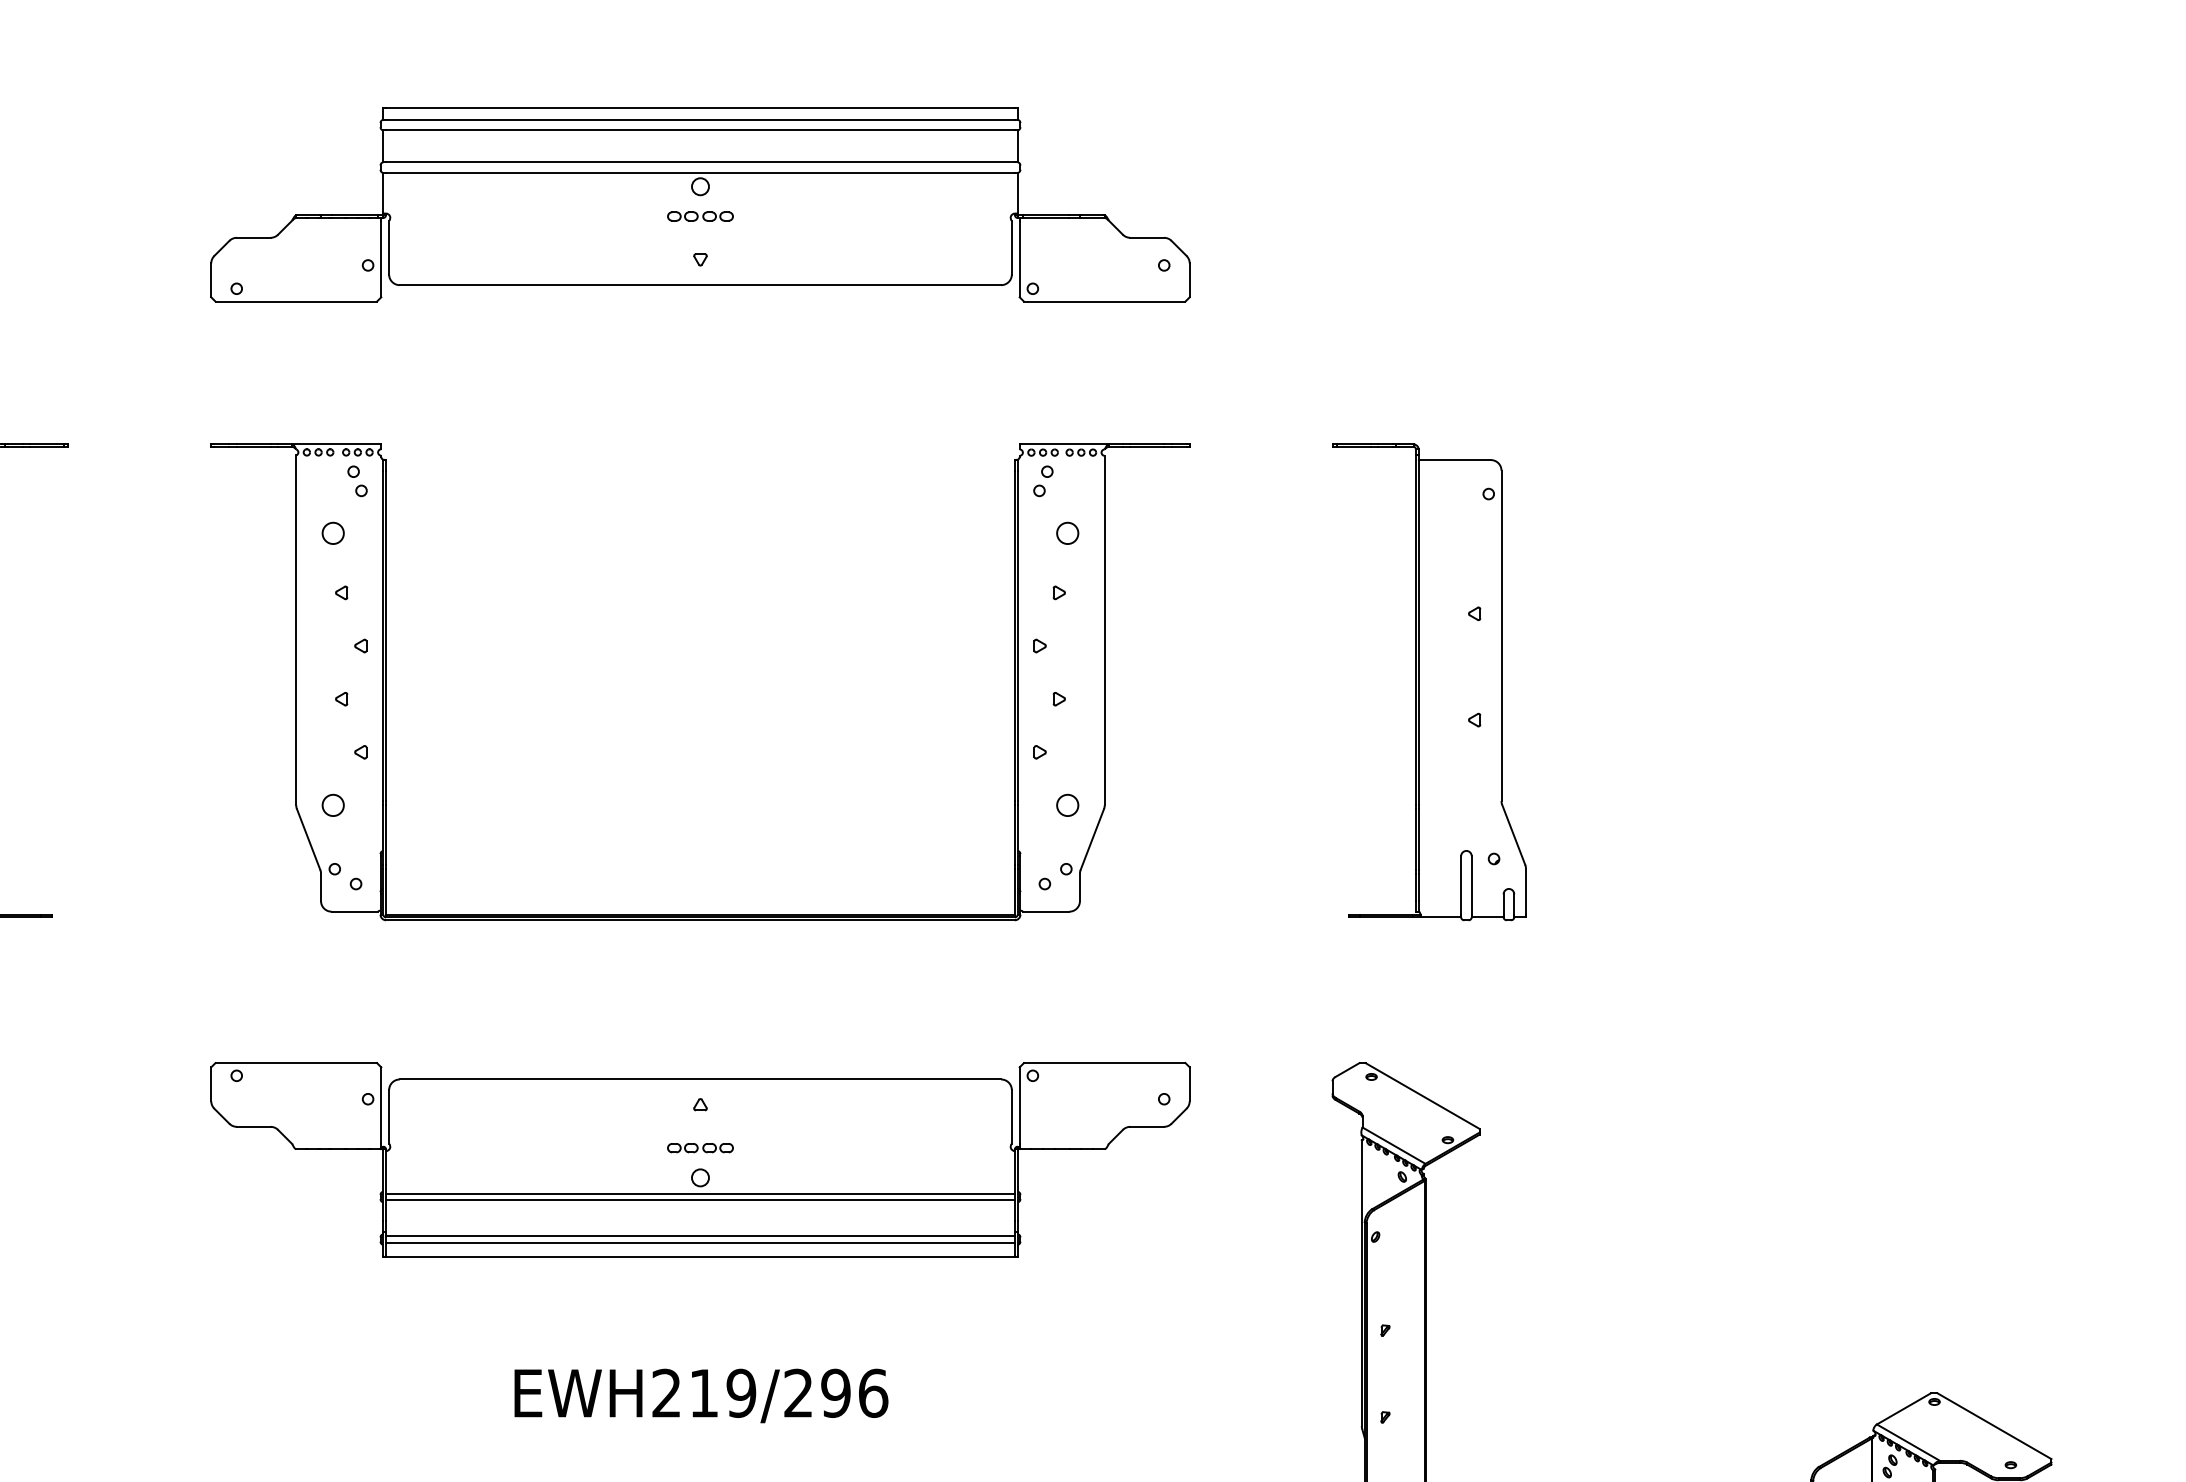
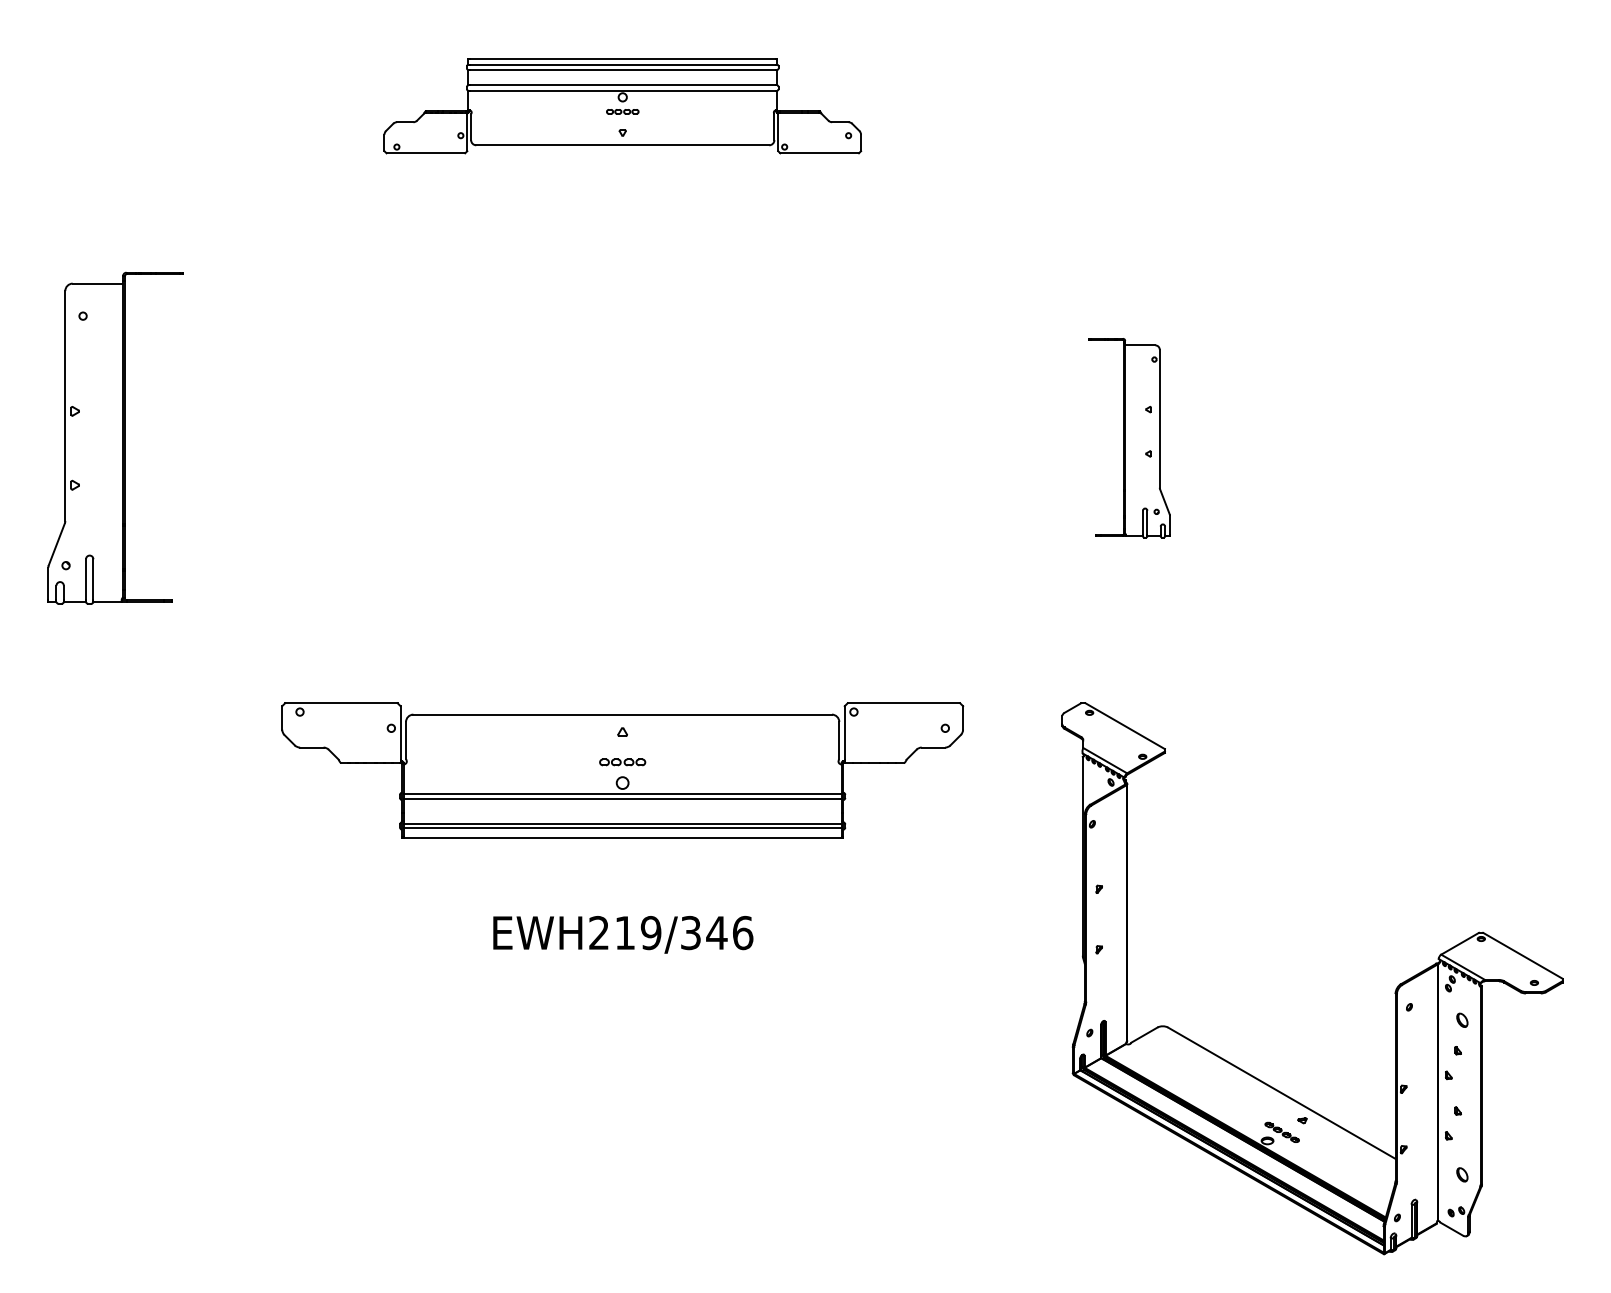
part: (700, 205) -> (622, 106), size x0.7
part: (1428, 681) -> (1129, 437), size x0.6
part: (700, 914) -> (622, 599), removed
text: (818, 1392) -> (704, 932), EWH219/296 -> EWH219/346

